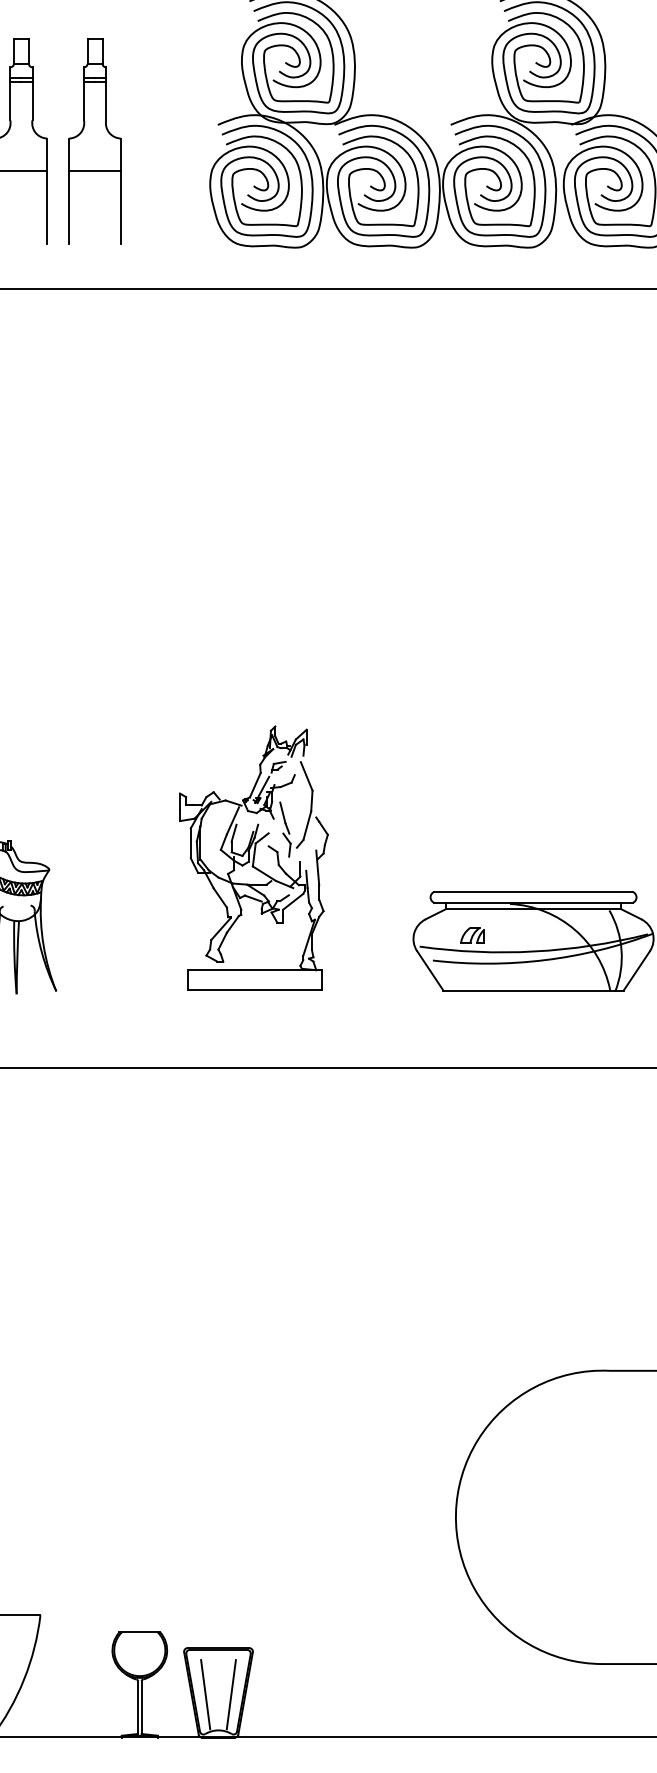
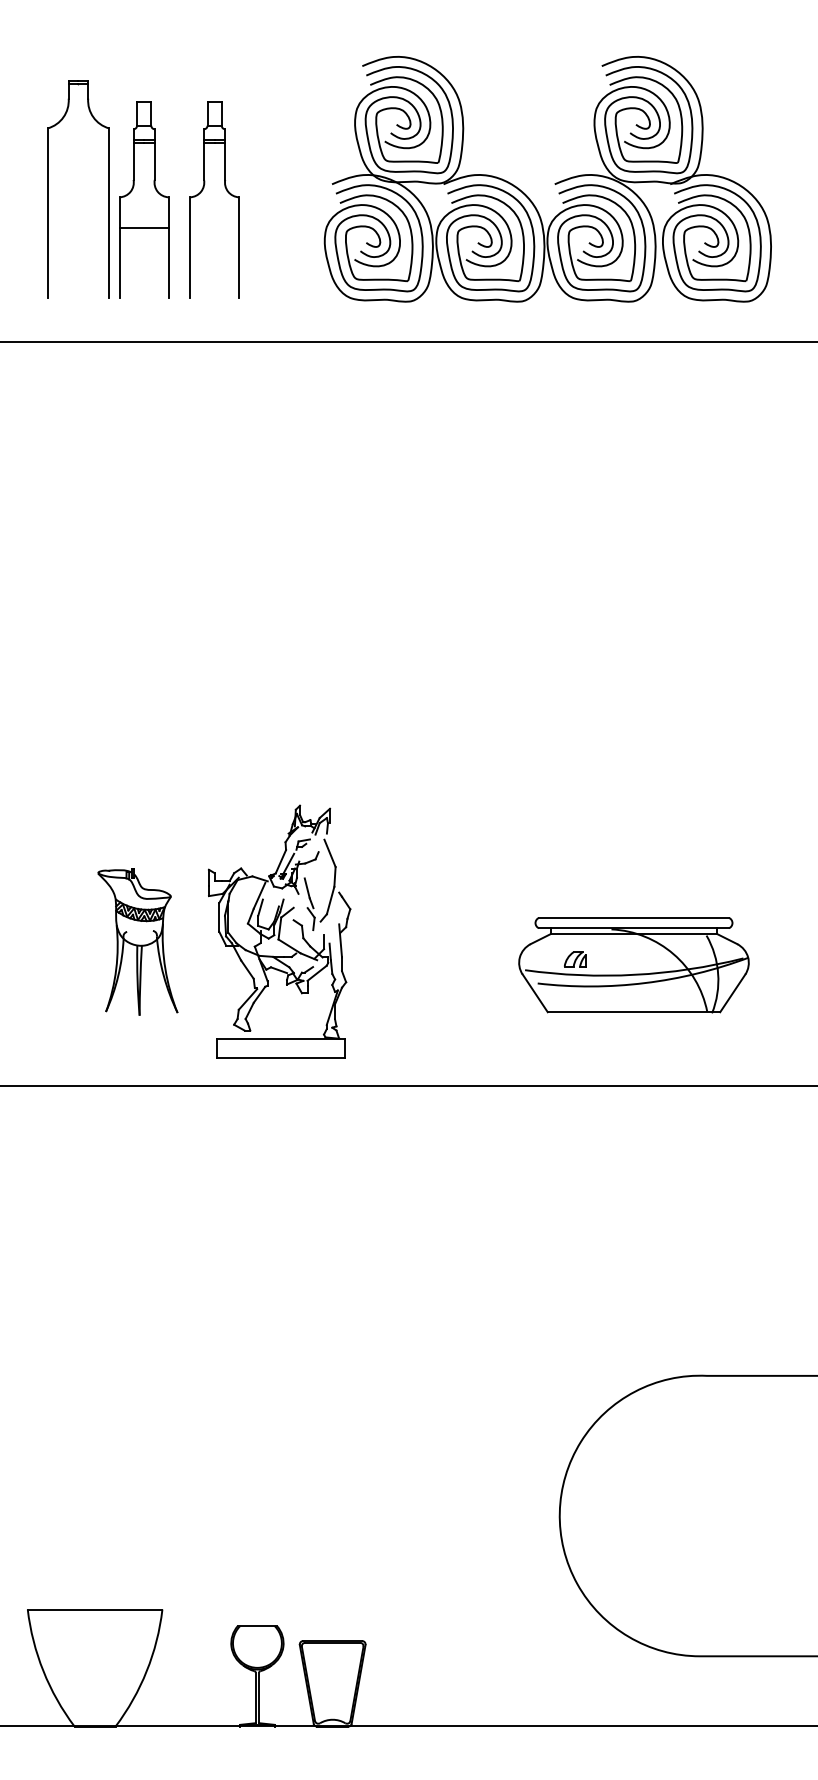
line: (94, 171) -> (214, 228), removed
part: (253, 858) -> (279, 931), moved
line: (205, 1694) -> (320, 1685), removed
line: (230, 1694) -> (344, 1685), removed

